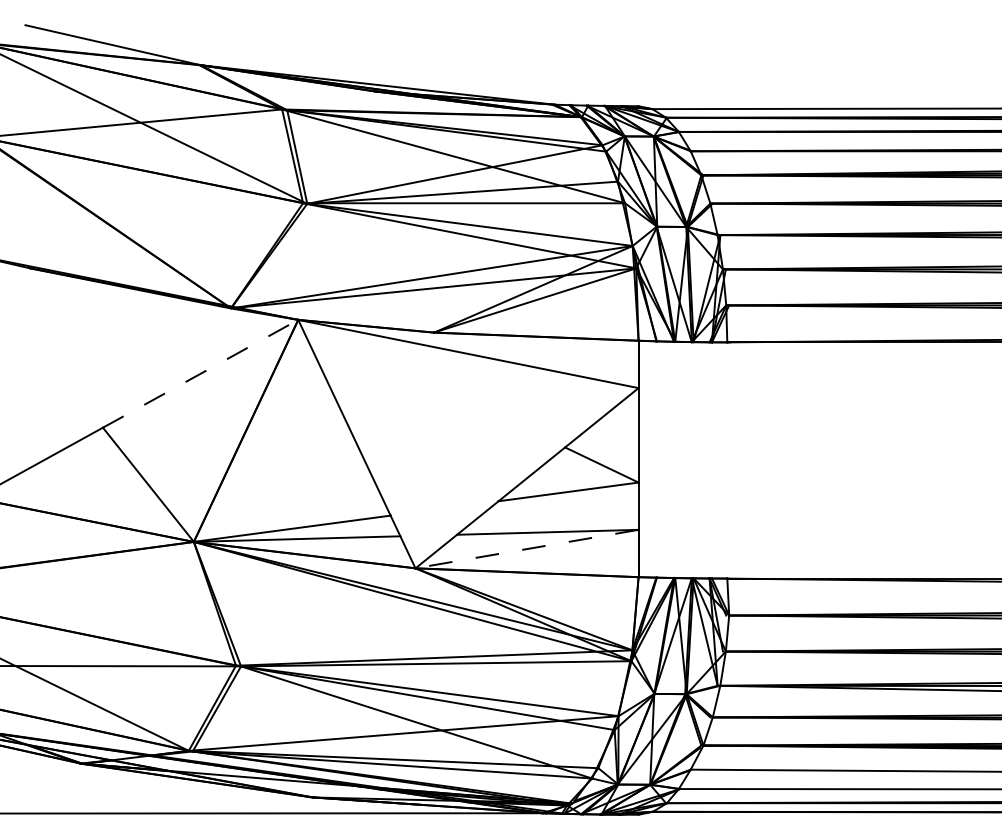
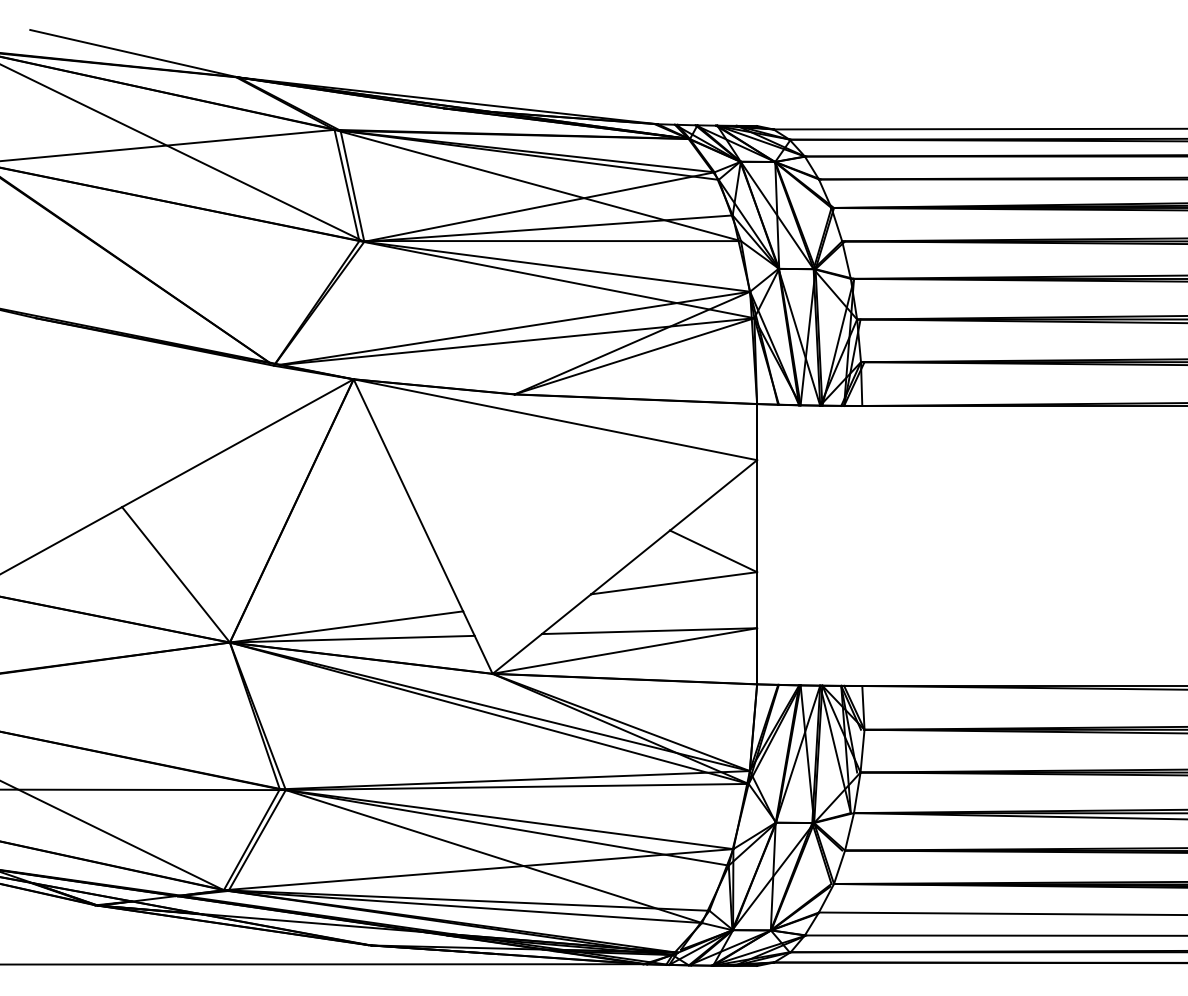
line: (200, 373) -> (237, 442), dashed -> solid
line: (526, 549) -> (624, 651), dashed -> solid

